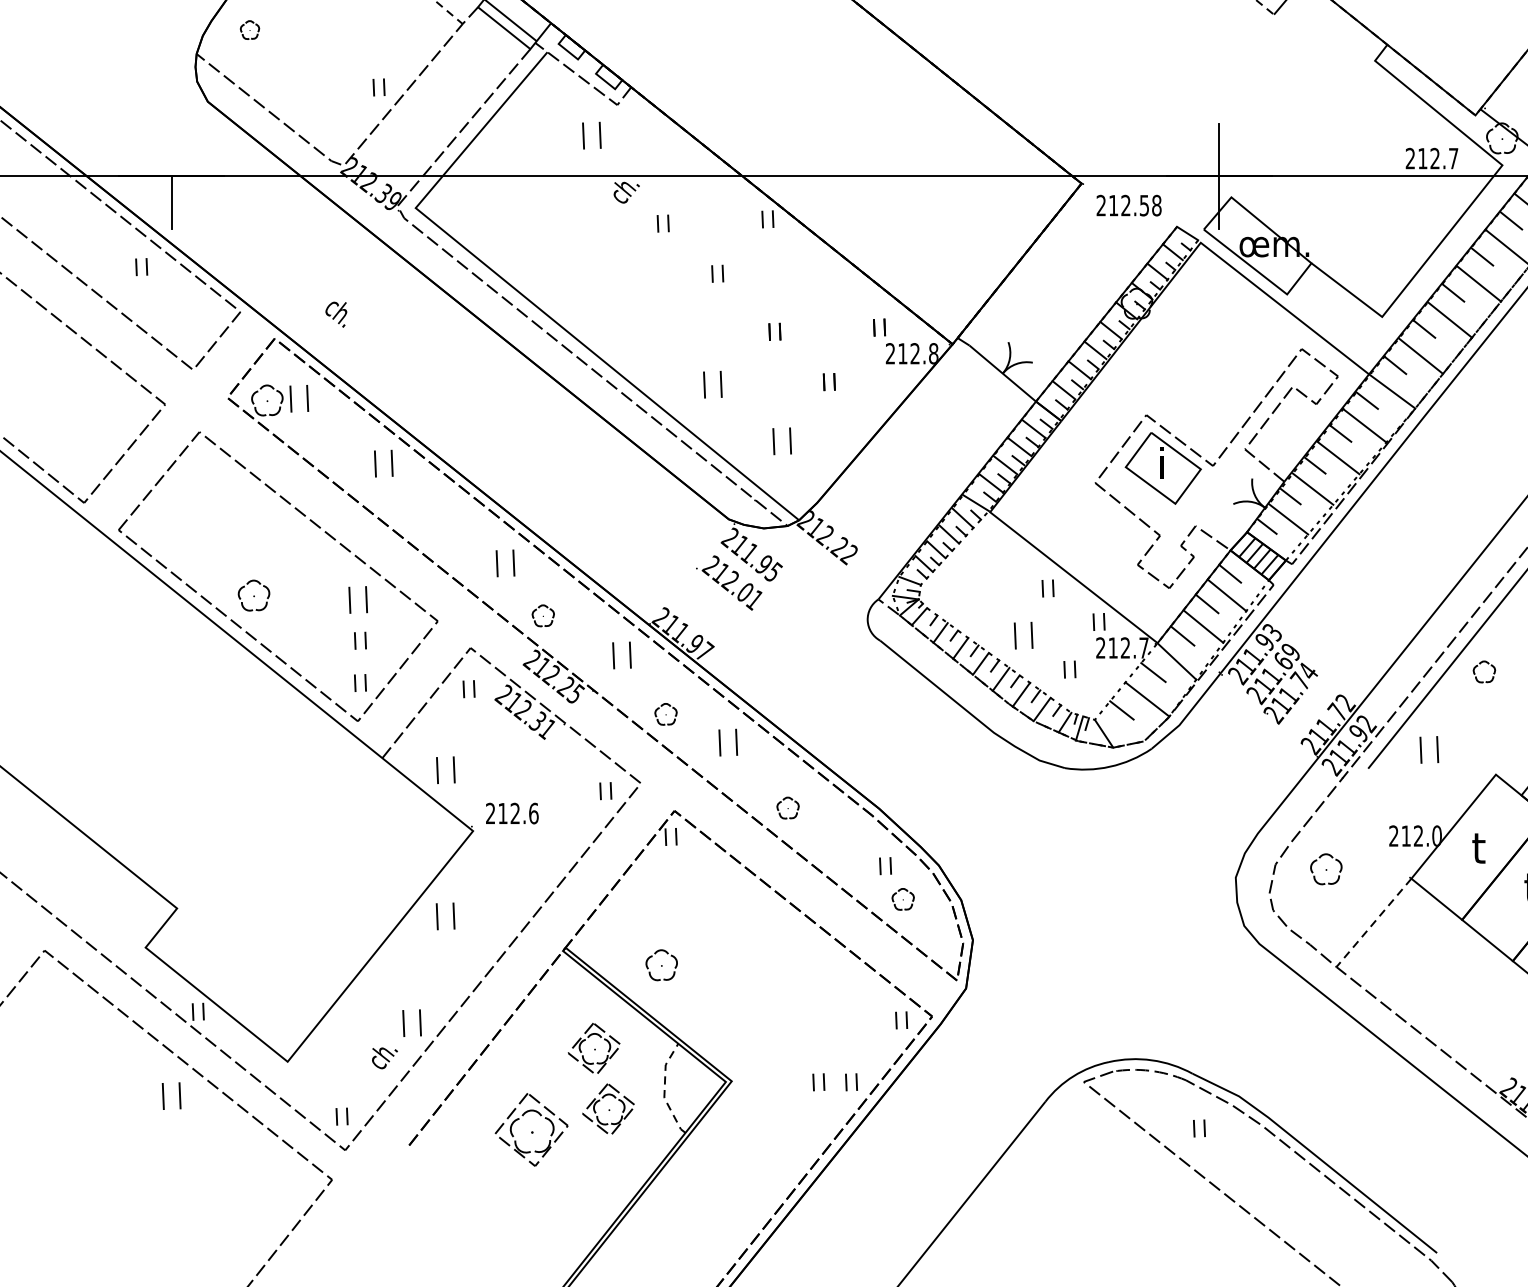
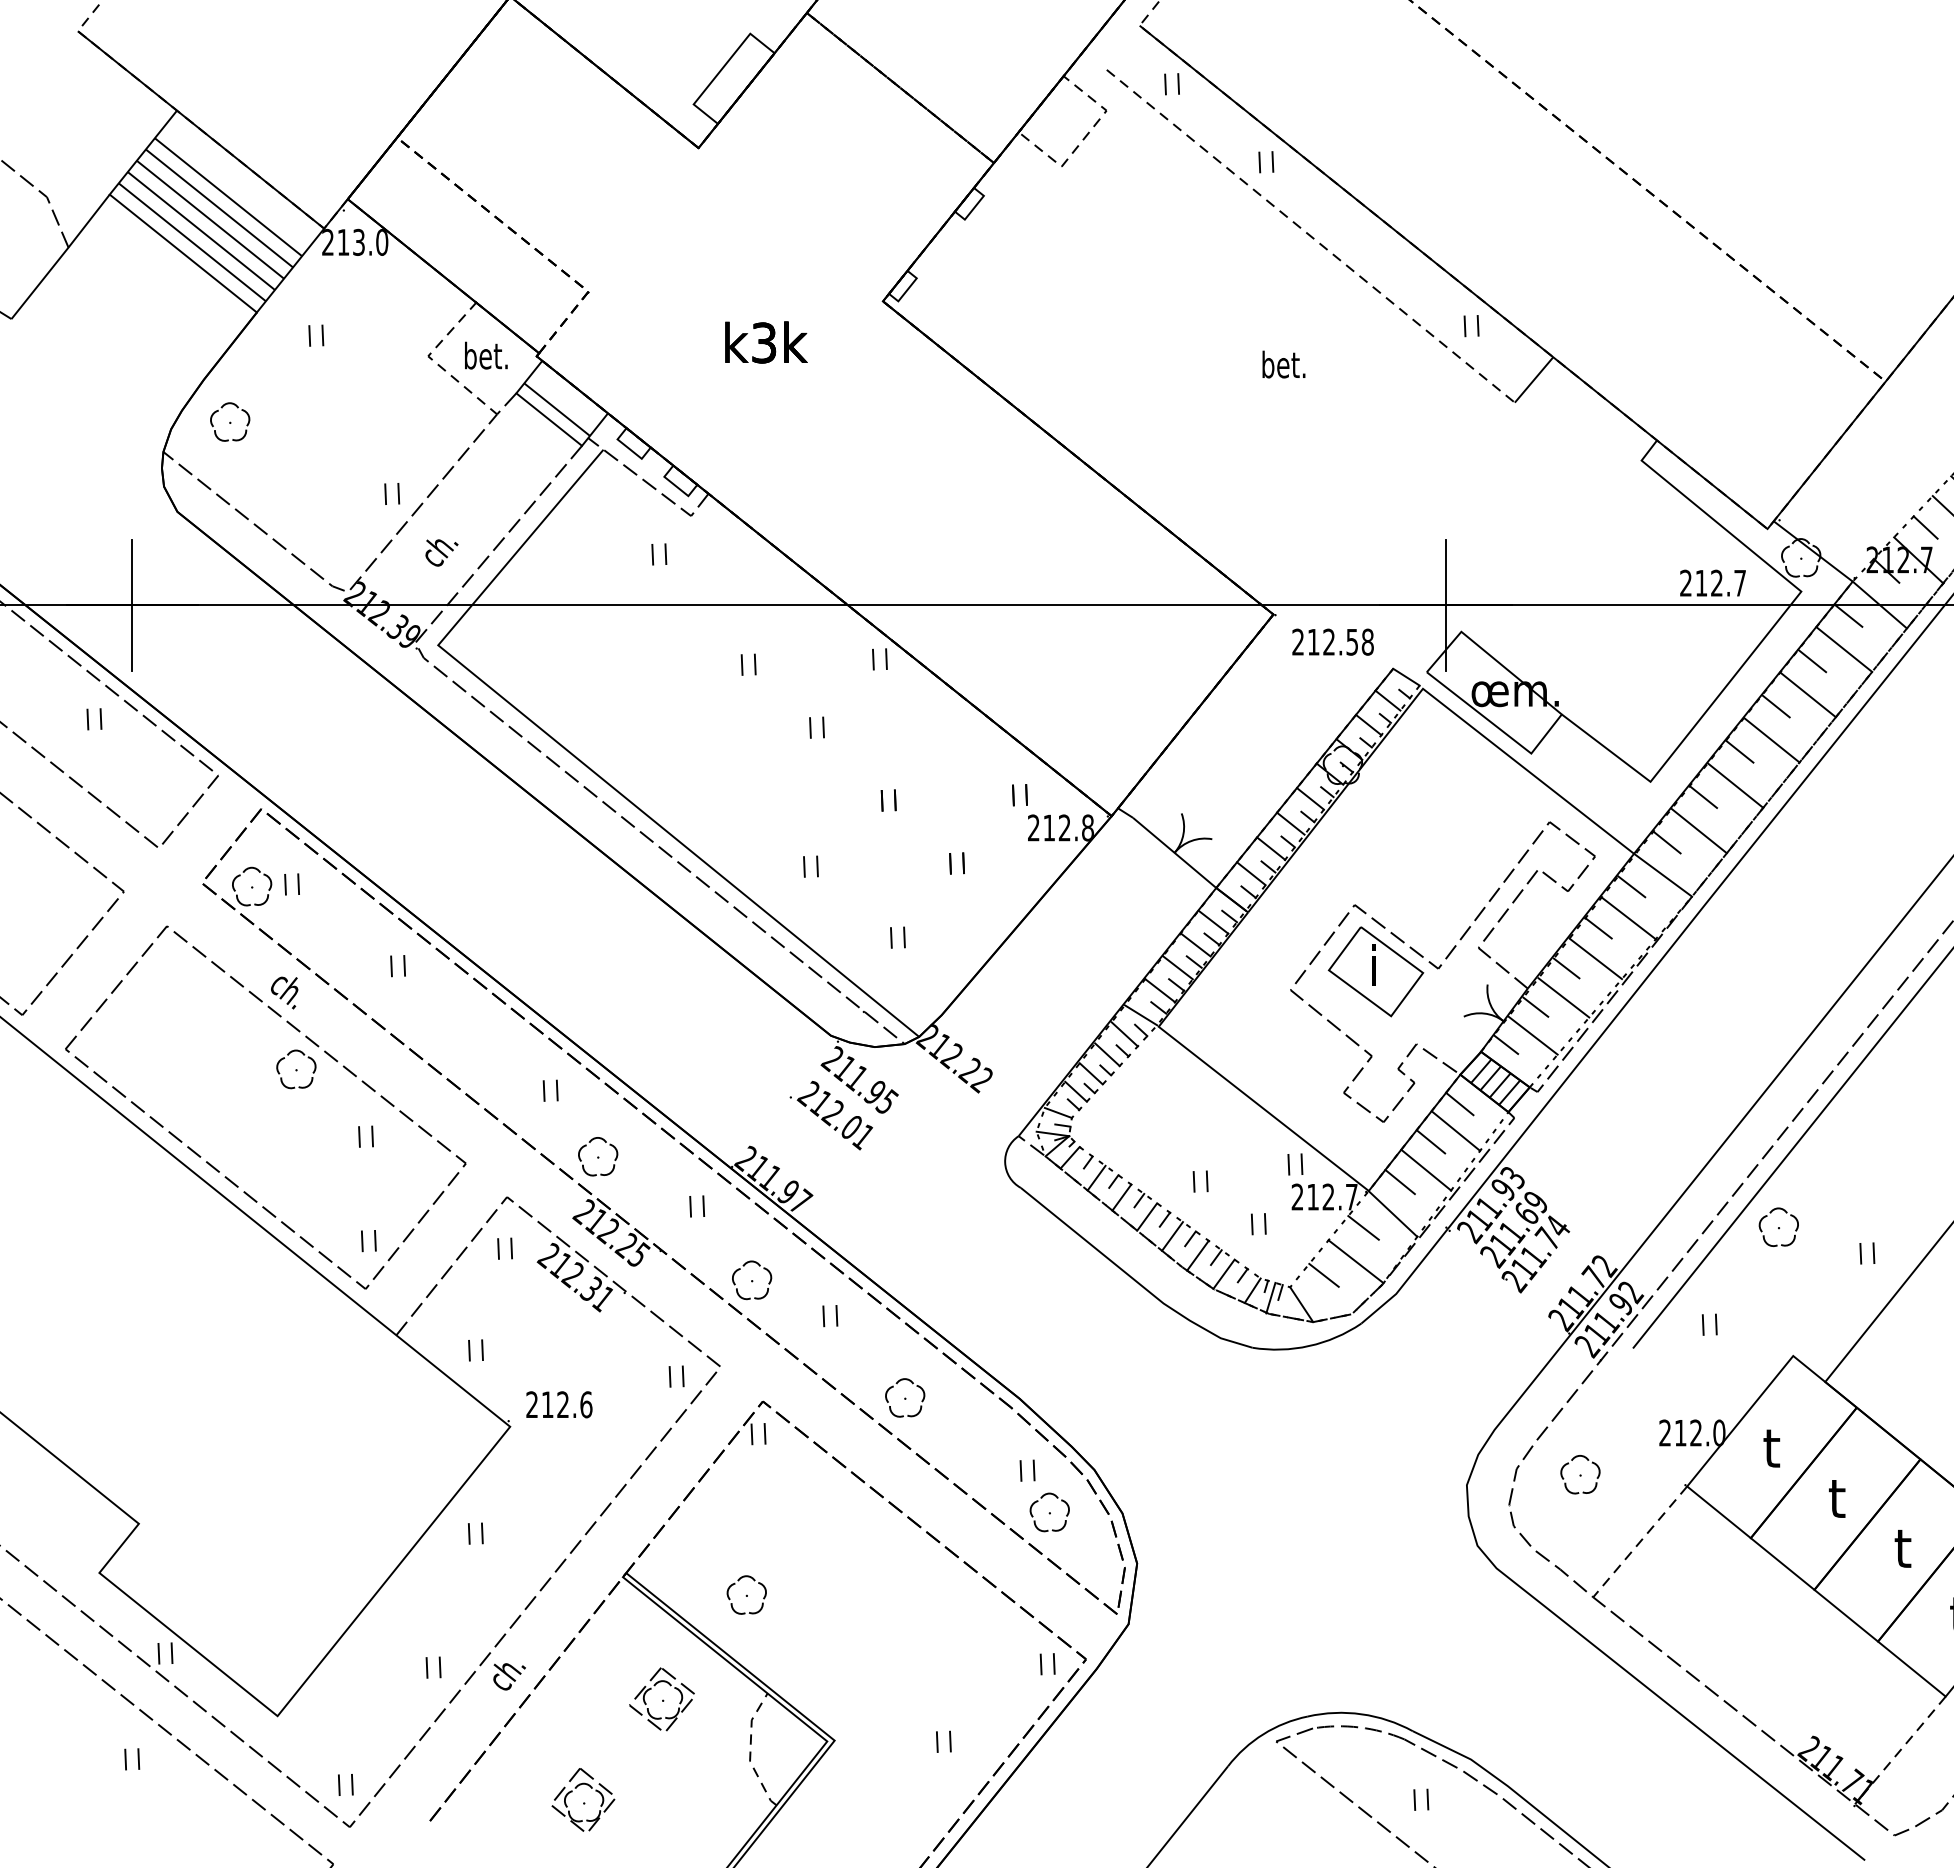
part: (250, 29) -> (230, 421), size x1.67
part: (592, 135) -> (659, 554), size x0.62
line: (172, 150) -> (132, 572), added
text: (626, 192) -> (441, 552), moved
text: (336, 314) -> (284, 992), moved
part: (712, 384) -> (810, 866), size x0.62
part: (298, 398) -> (291, 884), size x0.62
part: (781, 441) -> (897, 937), size x0.62
part: (383, 464) -> (397, 966), size x0.62
part: (505, 563) -> (550, 1090), size x0.62
part: (1048, 588) -> (1231, 1122), removed
part: (254, 595) -> (296, 1069), moved
part: (357, 599) -> (365, 1136), size x0.62
part: (543, 615) -> (598, 1156), size x1.43
part: (1023, 635) -> (1200, 1181), size x0.62
part: (360, 641) -> (368, 1188), removed
part: (622, 655) -> (697, 1206), size x0.62
part: (1484, 671) -> (1778, 1226), size x1.43
part: (666, 714) -> (752, 1280), size x1.43
part: (728, 743) -> (830, 1316), size x0.62
part: (1429, 749) -> (1709, 1324), size x0.62
part: (445, 770) -> (475, 1350), size x0.62
part: (788, 807) -> (905, 1397), size x1.43
part: (903, 899) -> (1049, 1512), size x1.43
part: (445, 916) -> (475, 1533), size x0.62
part: (411, 1023) -> (433, 1667), size x0.62
text: (384, 1058) -> (509, 1676), moved
part: (851, 1082) -> (984, 1741), removed
part: (172, 1096) -> (132, 1759), size x0.62
part: (608, 1109) -> (679, 1775), removed
part: (531, 1128) -> (583, 1799), size x0.71

